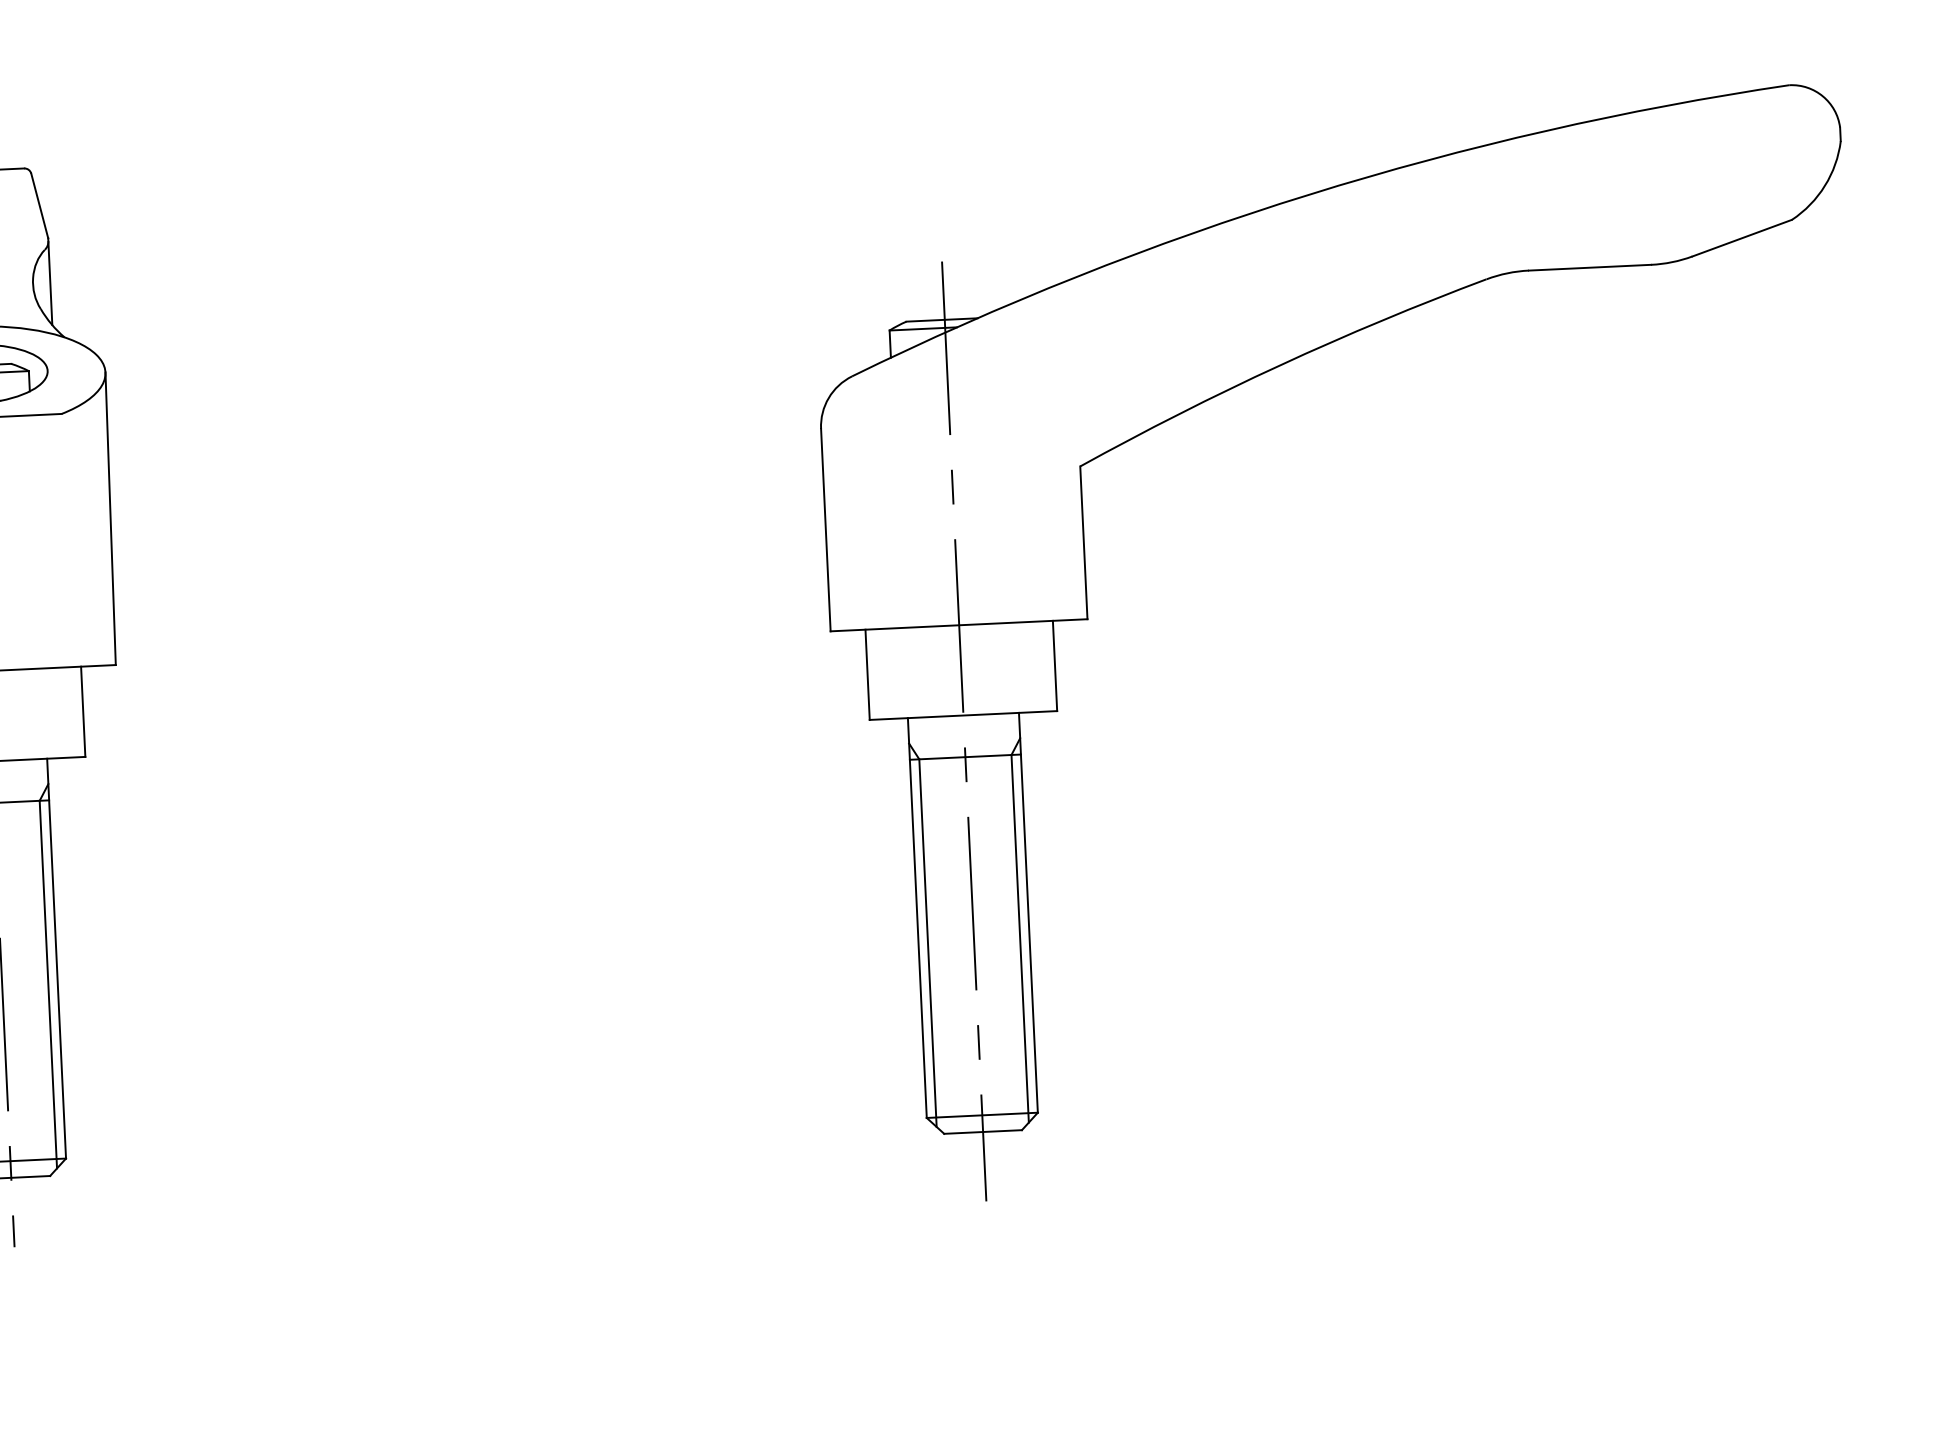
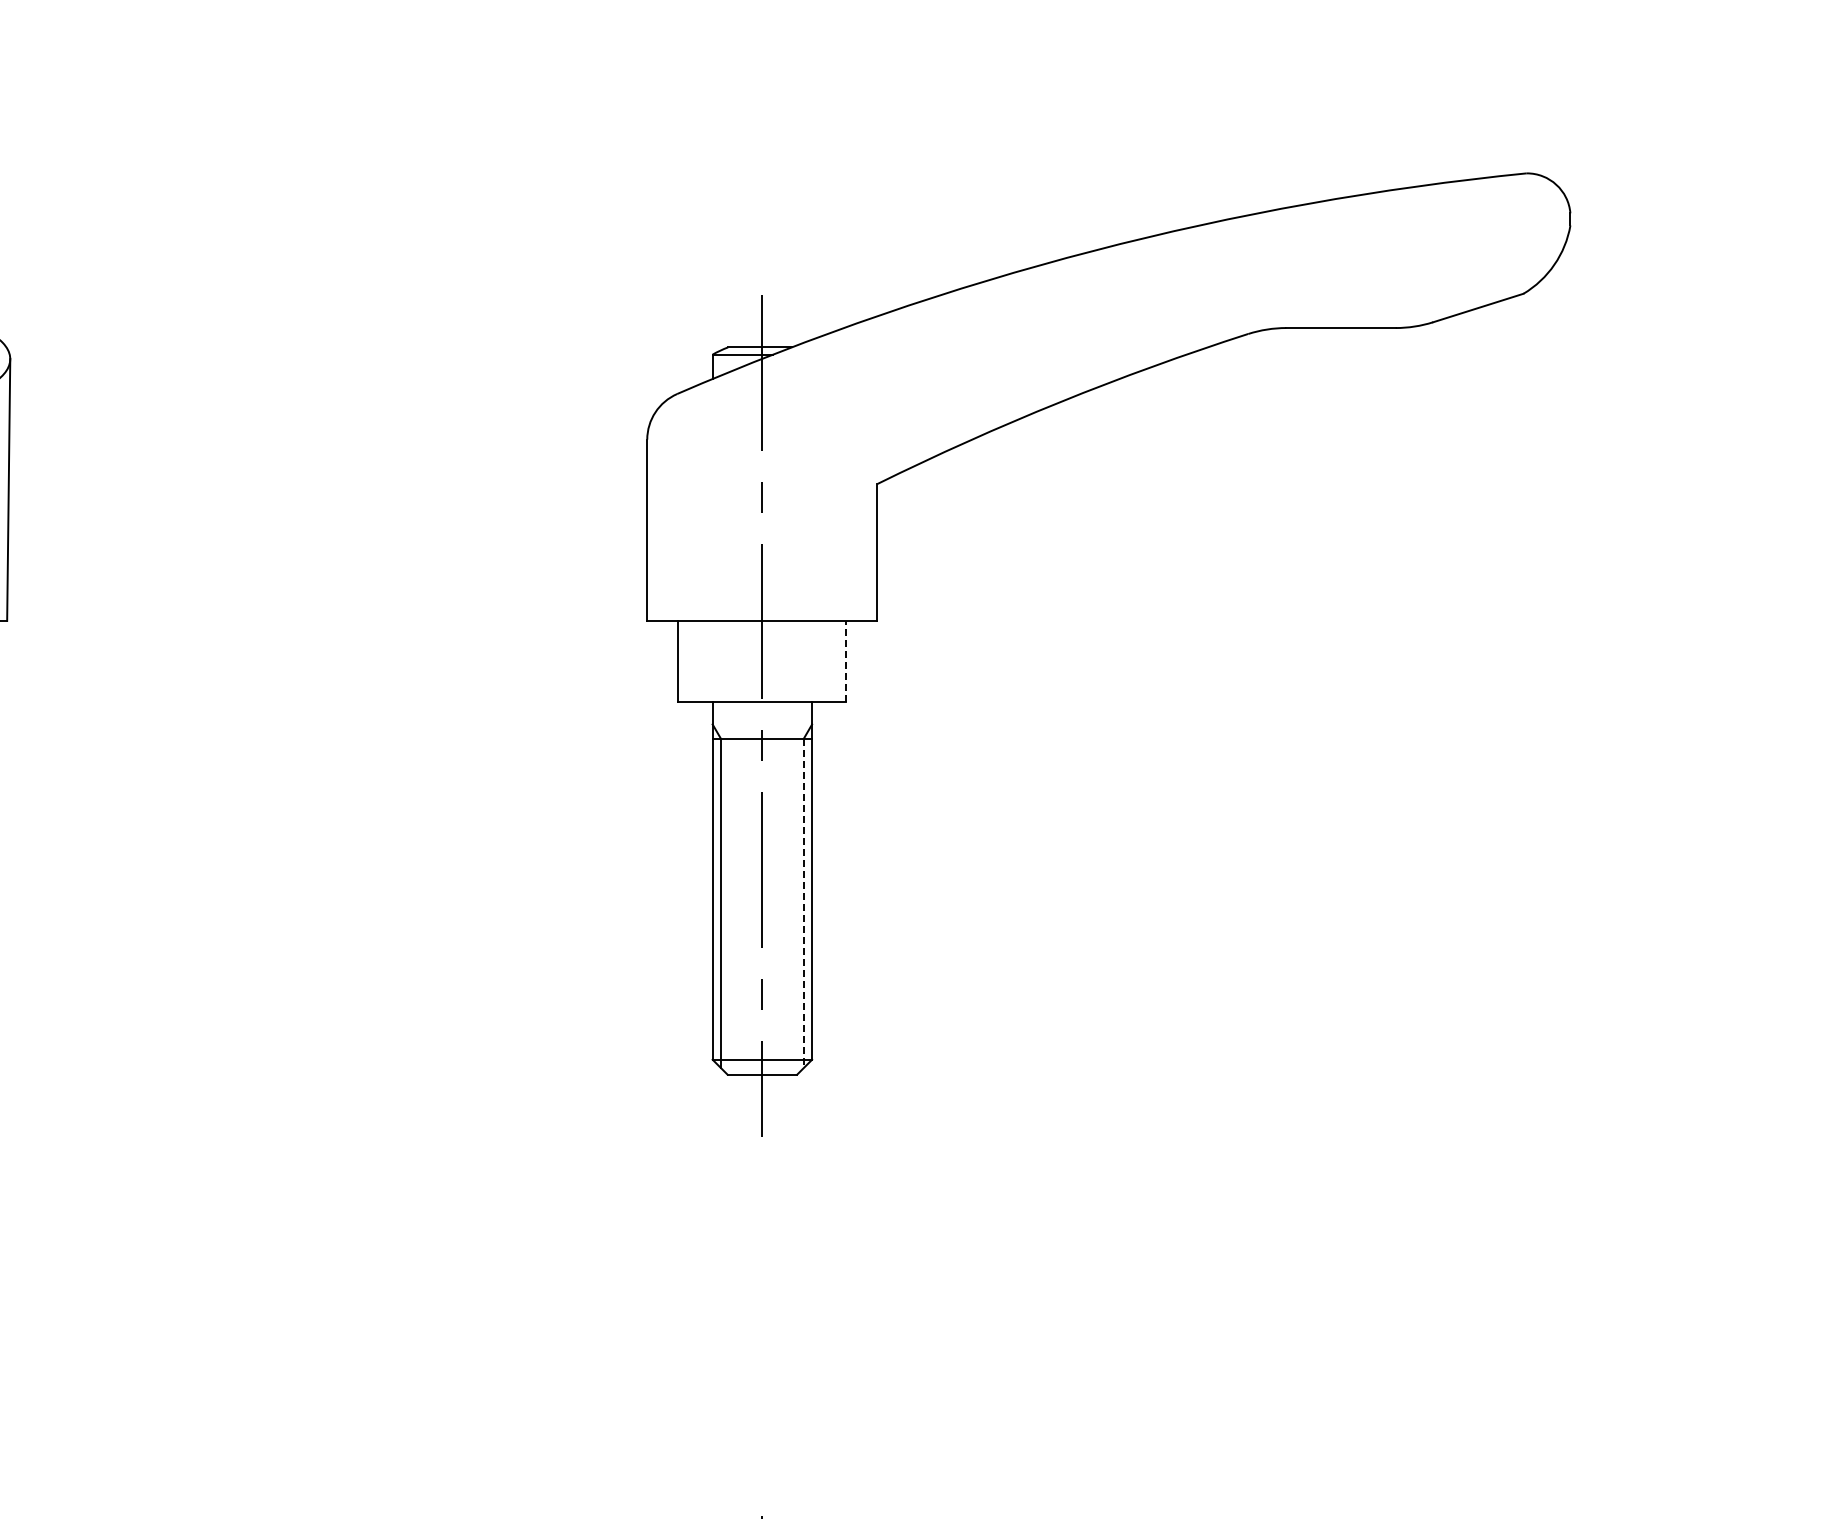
line: (1055, 665) -> (846, 660), solid -> dashed
line: (1019, 938) -> (803, 903), solid -> dashed

